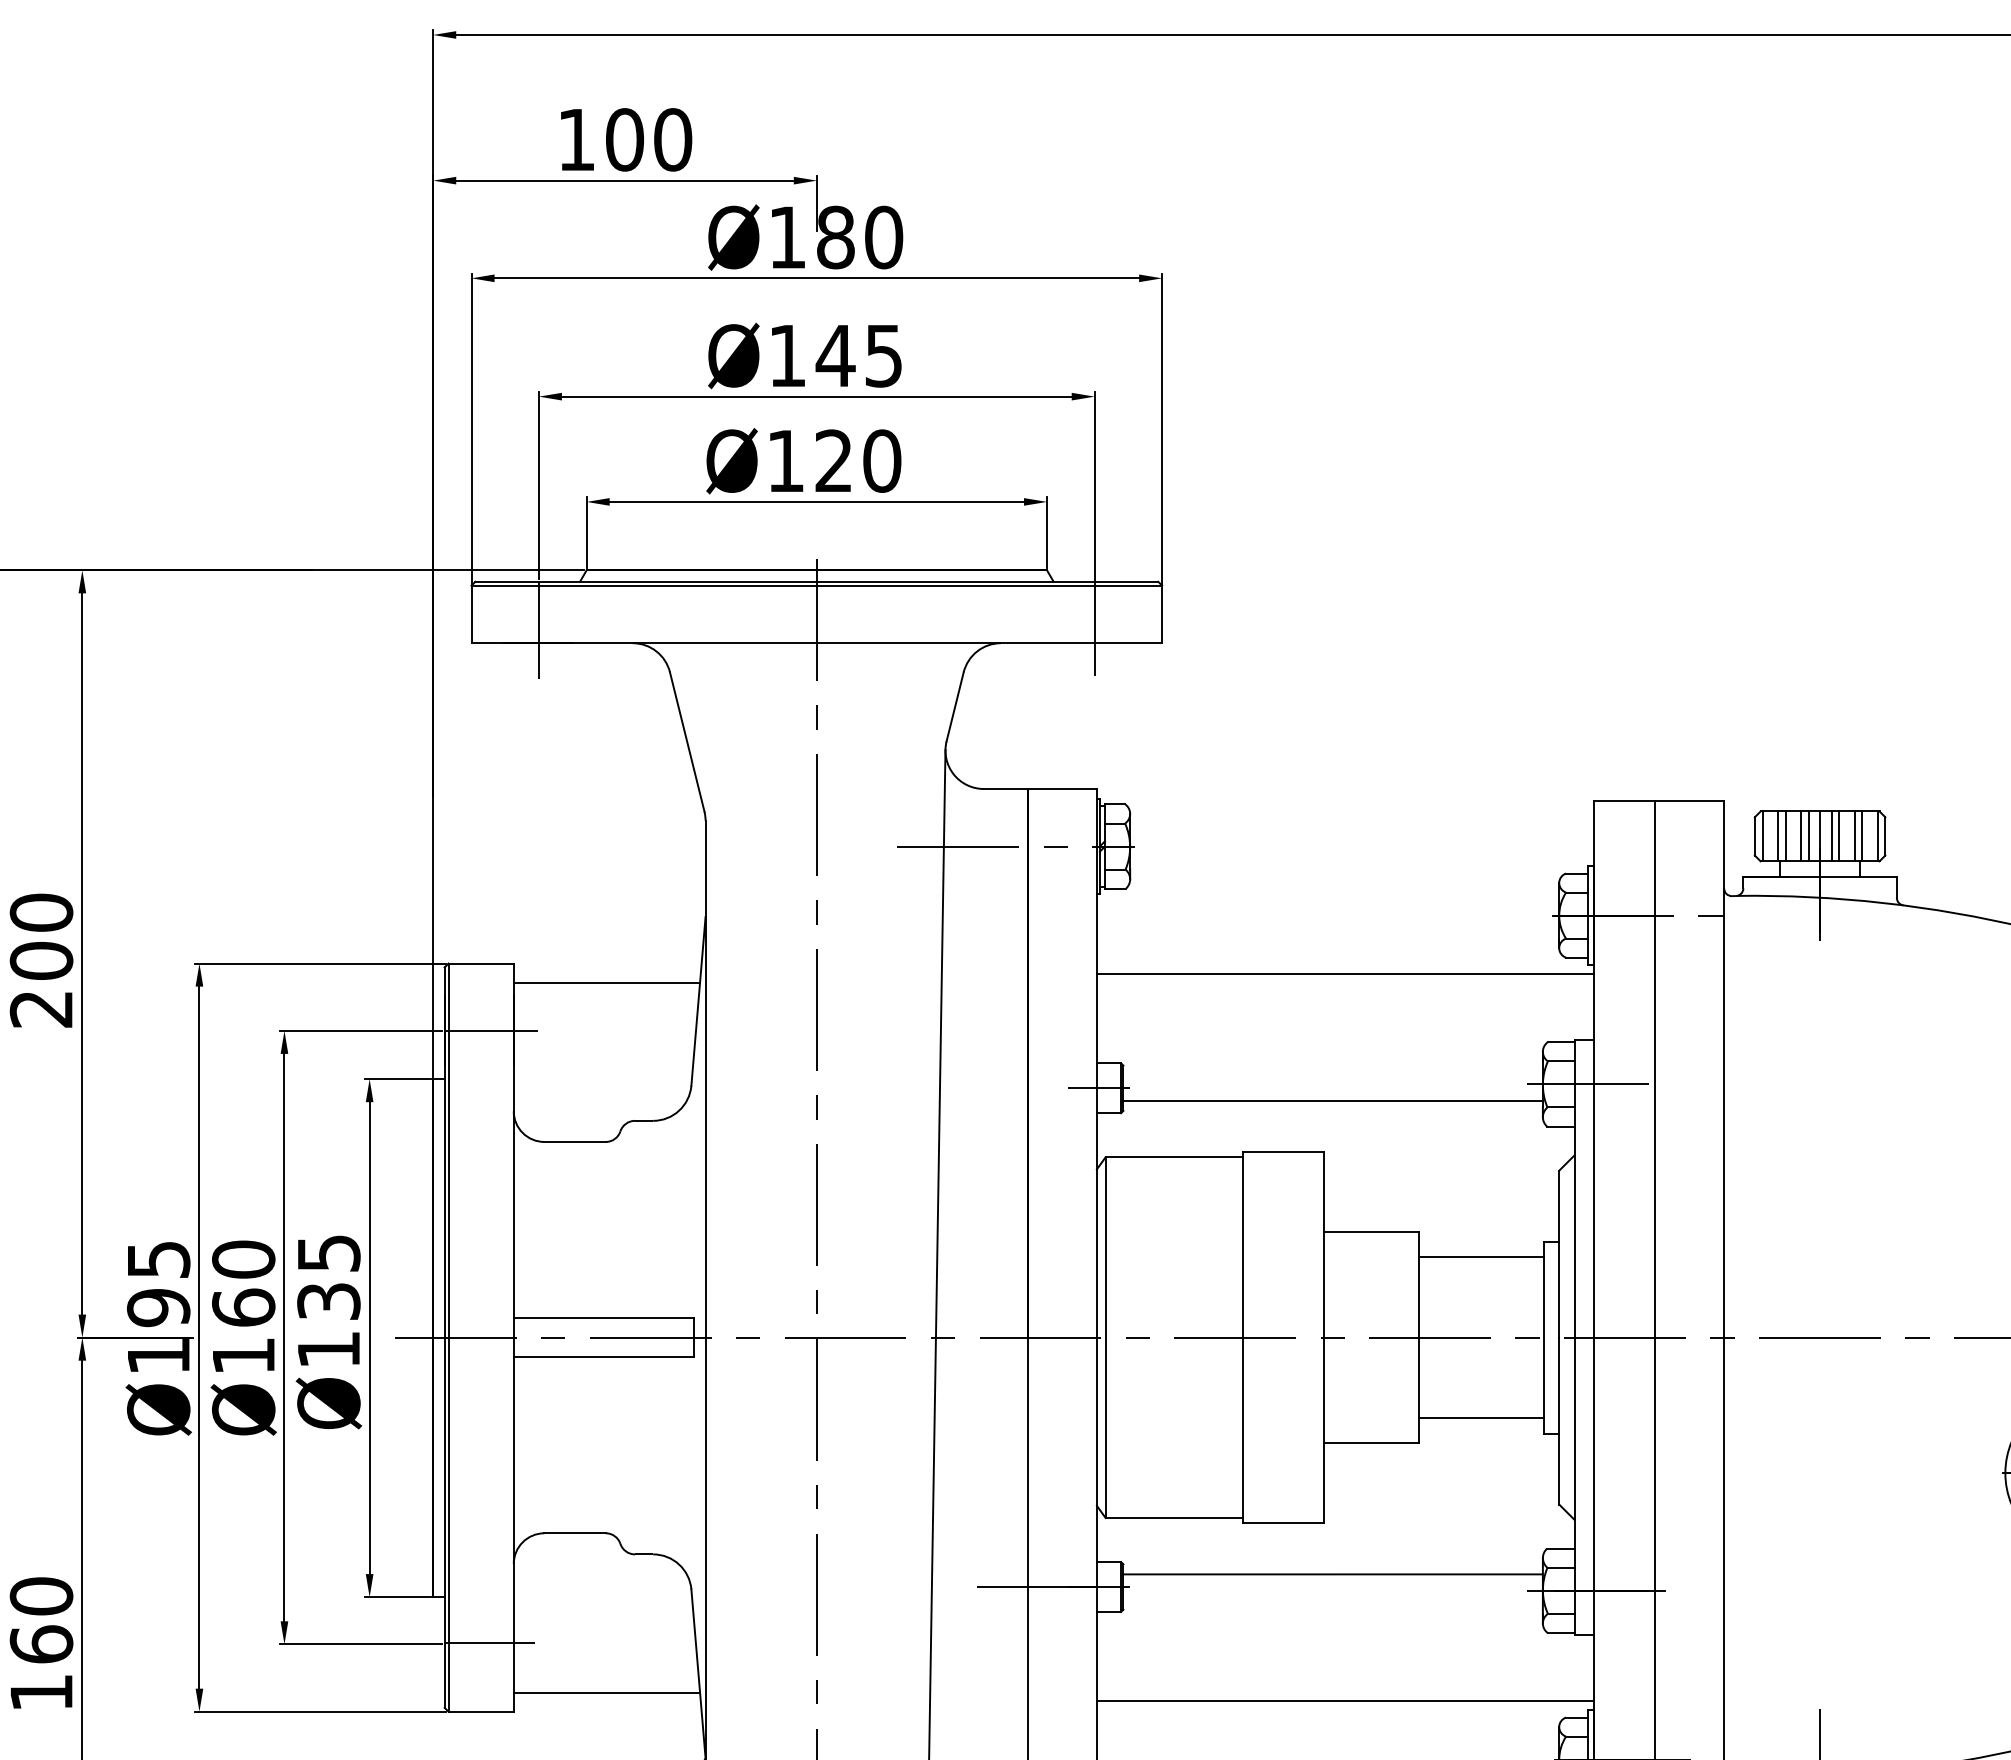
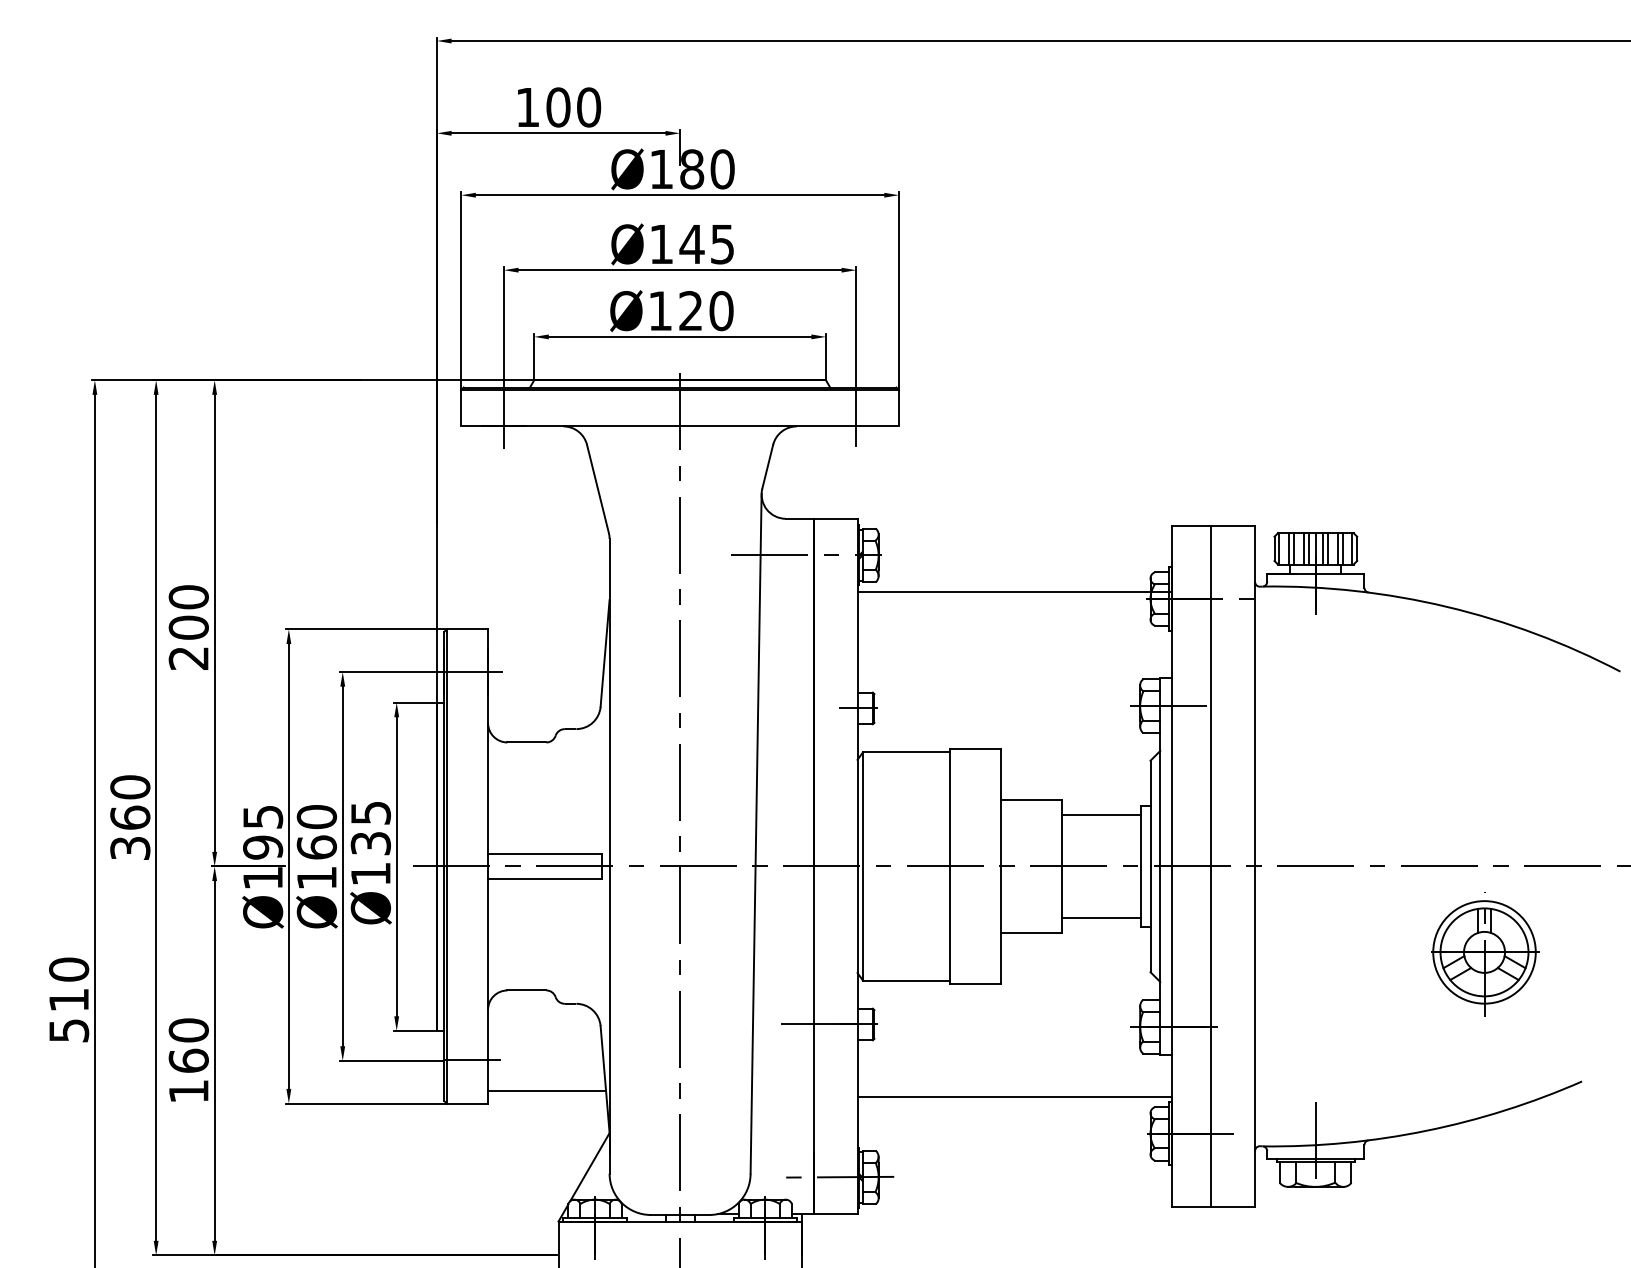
line: (1344, 974) -> (1014, 592), moved
line: (607, 982) -> (547, 641), removed
line: (1333, 1100) -> (1007, 716), removed
line: (1333, 1574) -> (1007, 1016), removed

